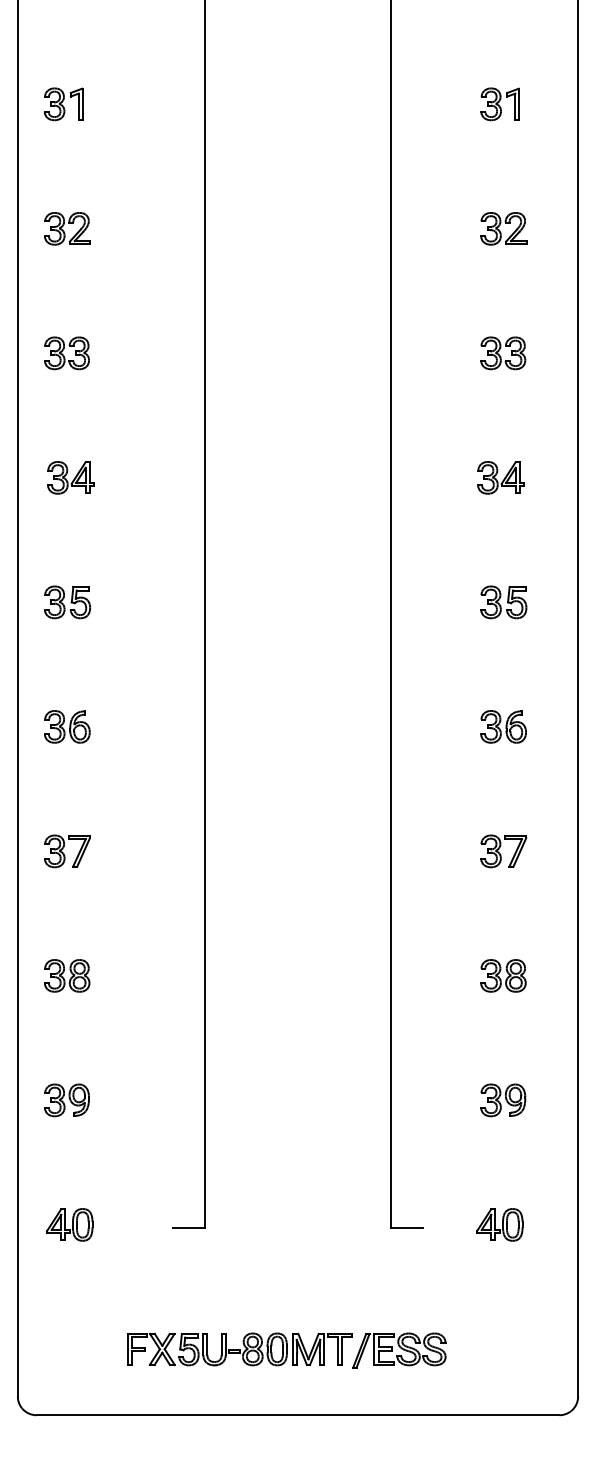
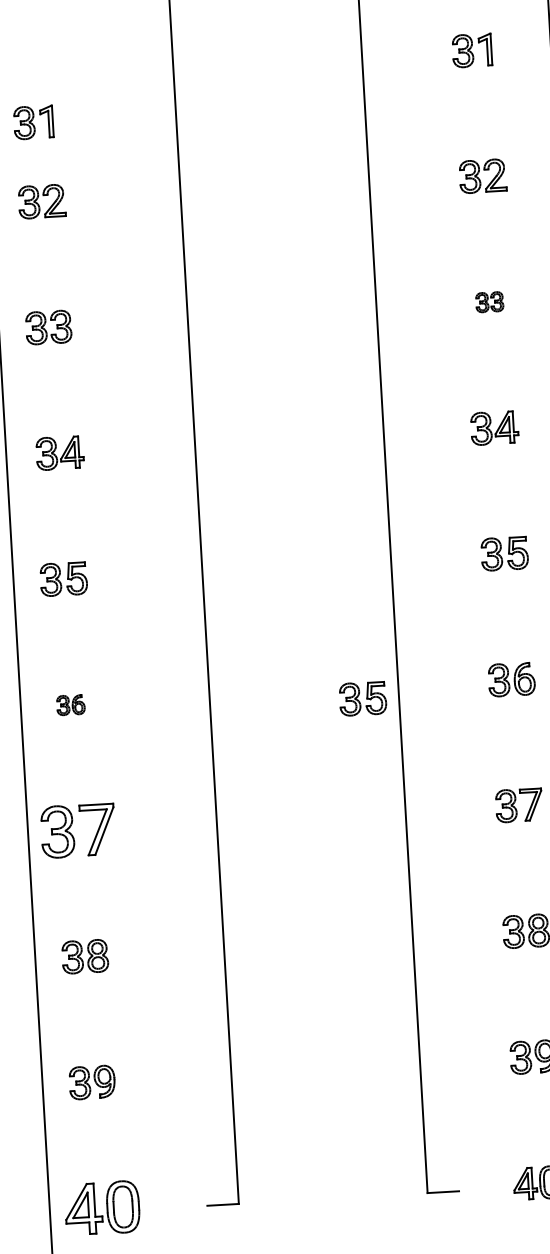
part: (63, 104) -> (33, 122), moved
part: (503, 353) -> (489, 302), size x0.6
part: (67, 726) -> (71, 704), size x0.6
part: (355, 737) -> (362, 698), added
part: (67, 851) -> (78, 830), size x1.6
part: (69, 1224) -> (102, 1207), size x1.6

